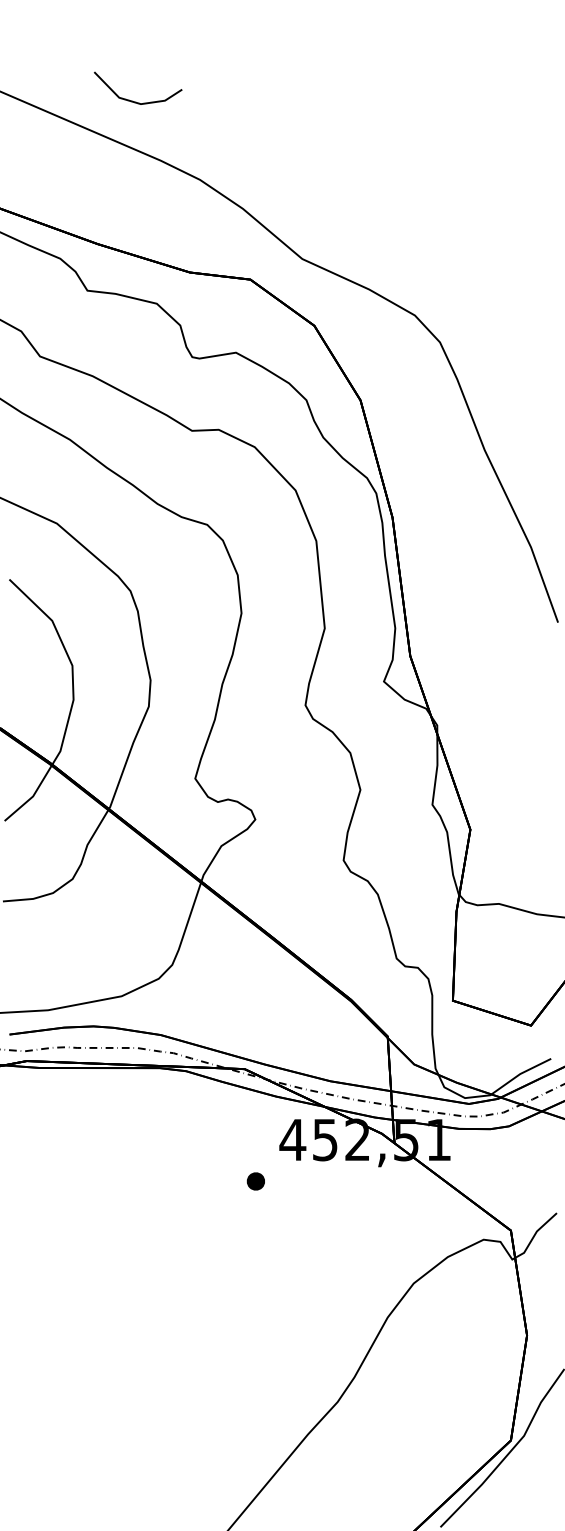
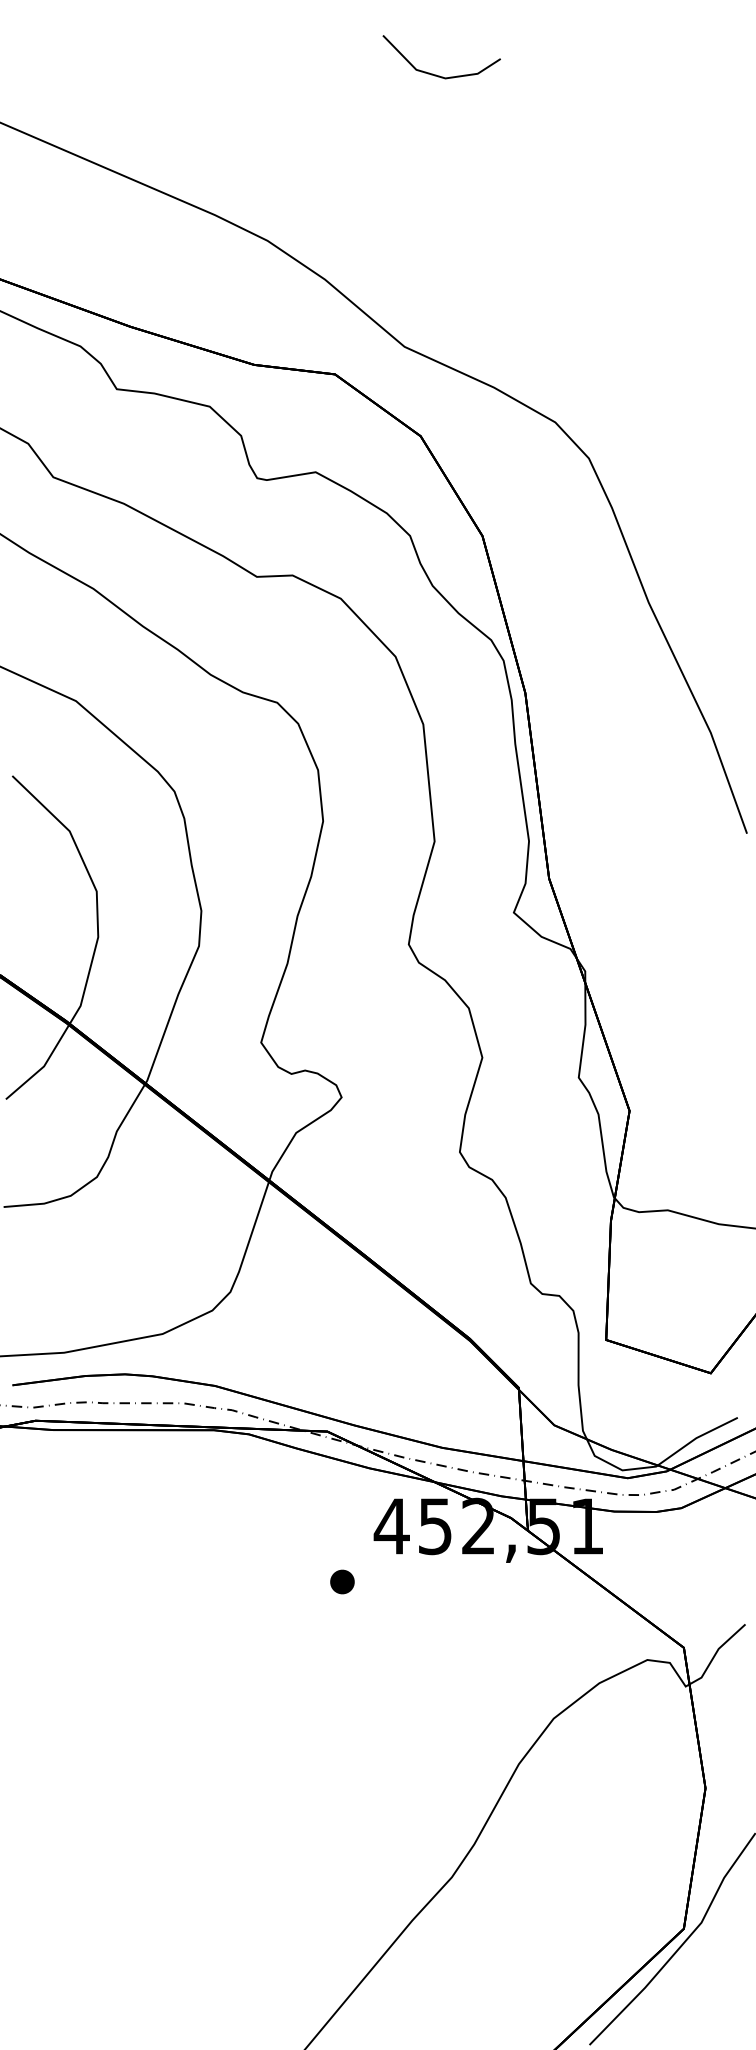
line: (134, 101) -> (436, 74), moved

